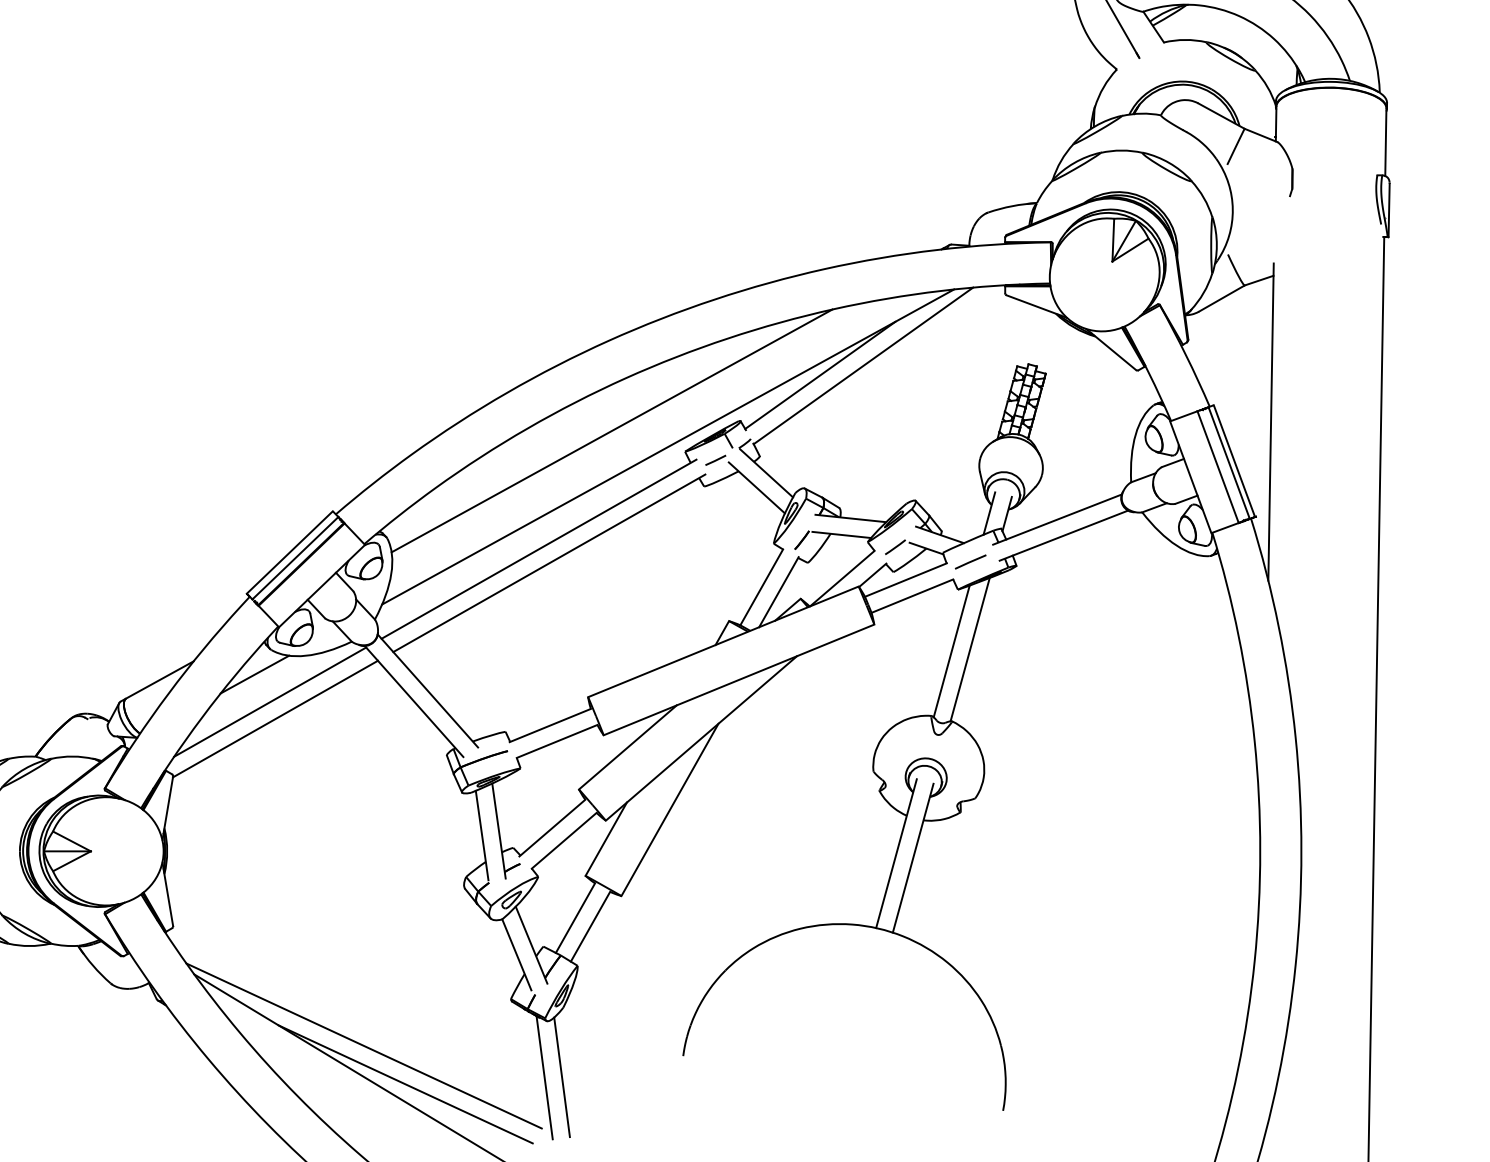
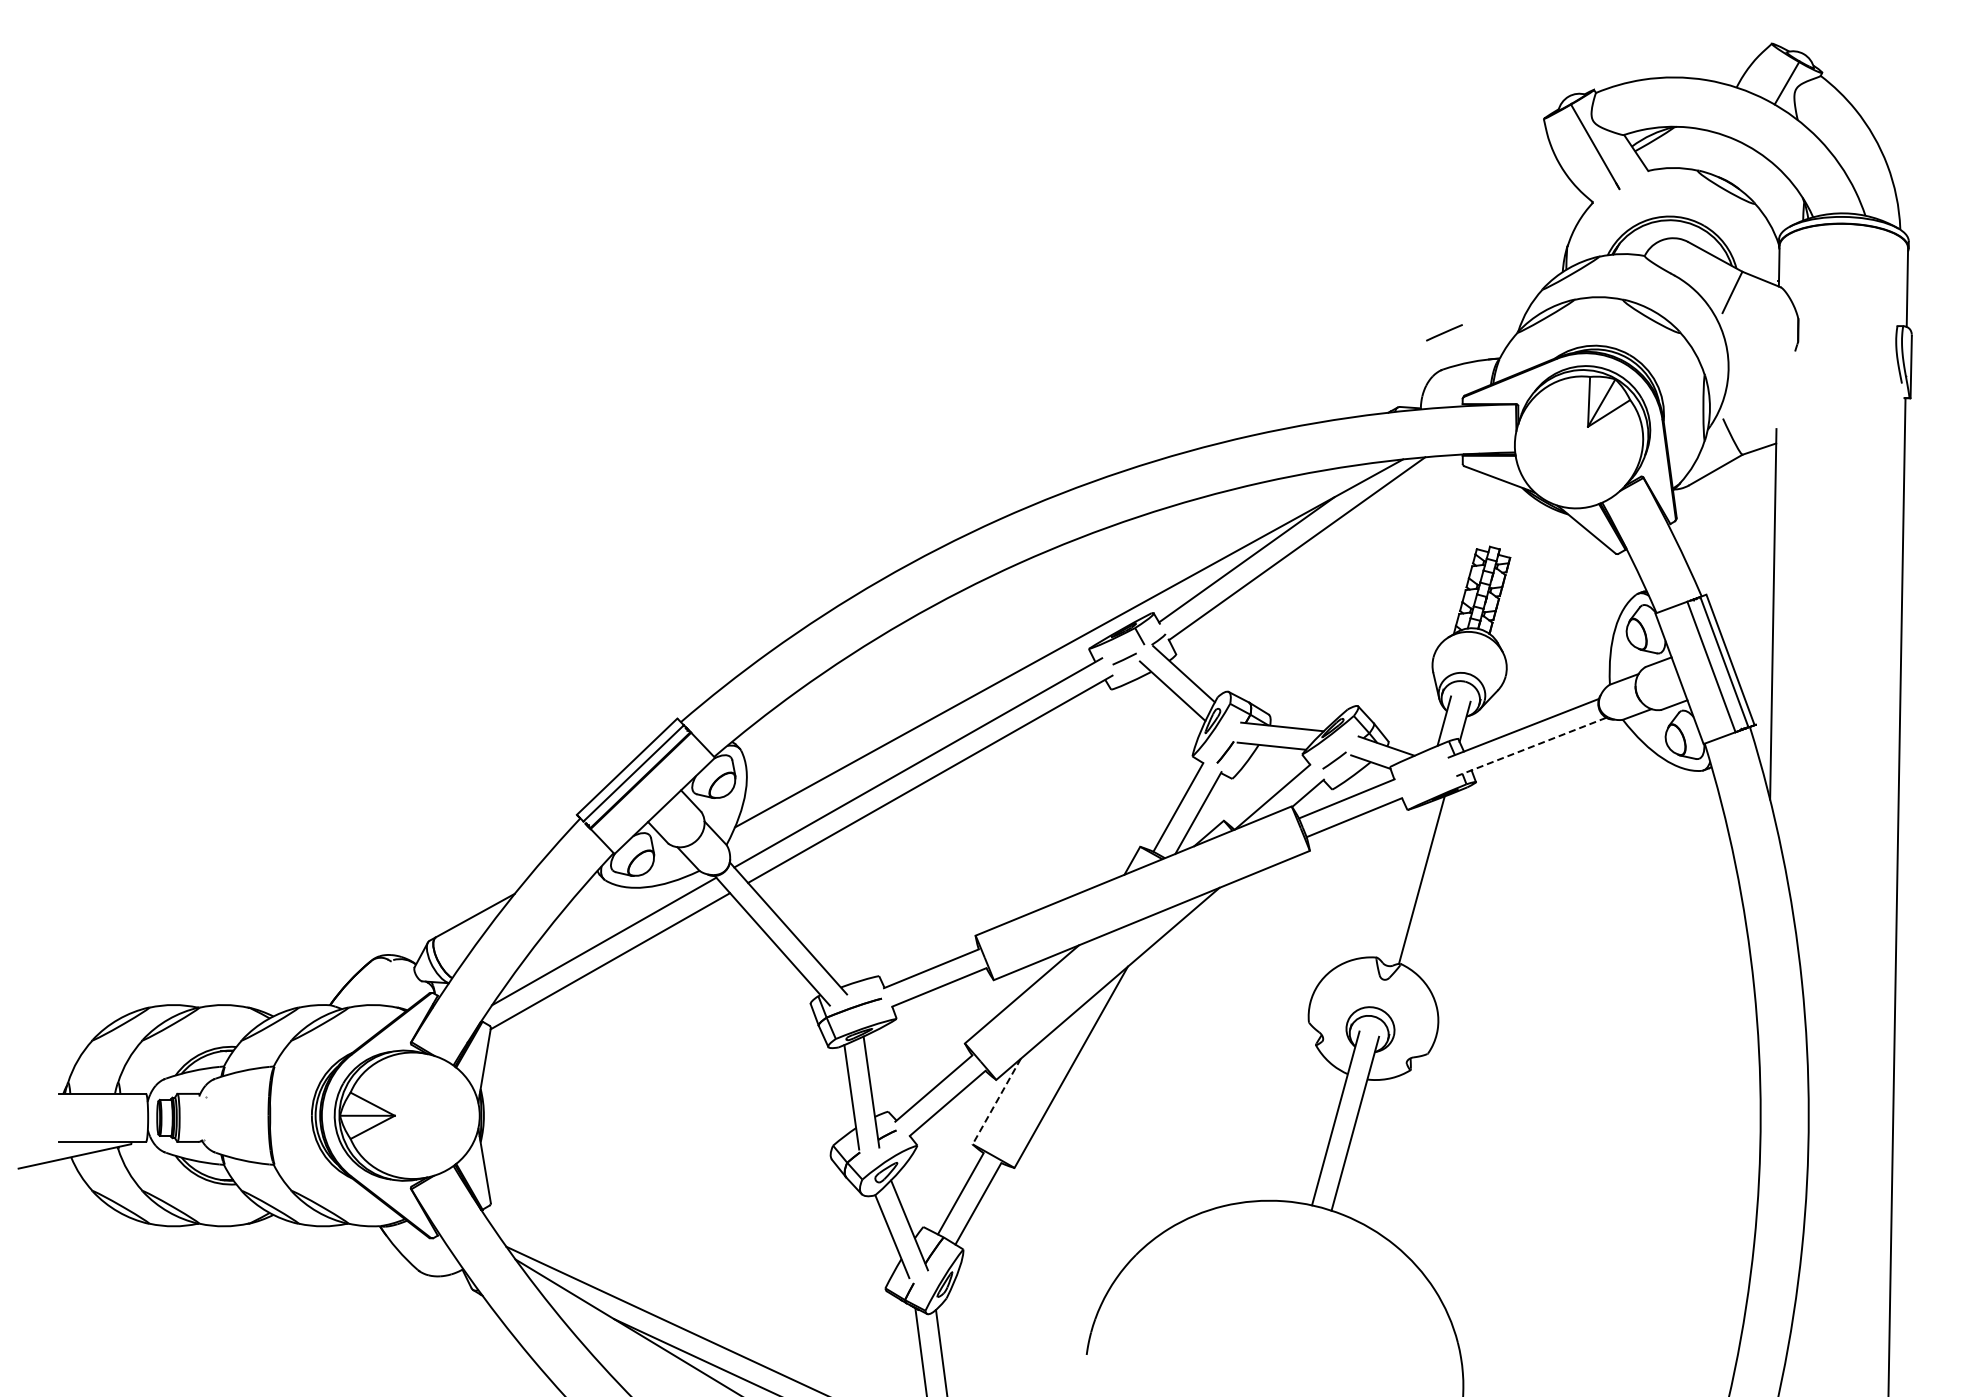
line: (612, 430) -> (1003, 624), removed
line: (1063, 536) -> (1530, 747), solid -> dashed
line: (970, 561) -> (1444, 332), moved
line: (951, 651) -> (1400, 882), removed
line: (255, 674) -> (586, 909), removed
line: (606, 839) -> (996, 1102), solid -> dashed

